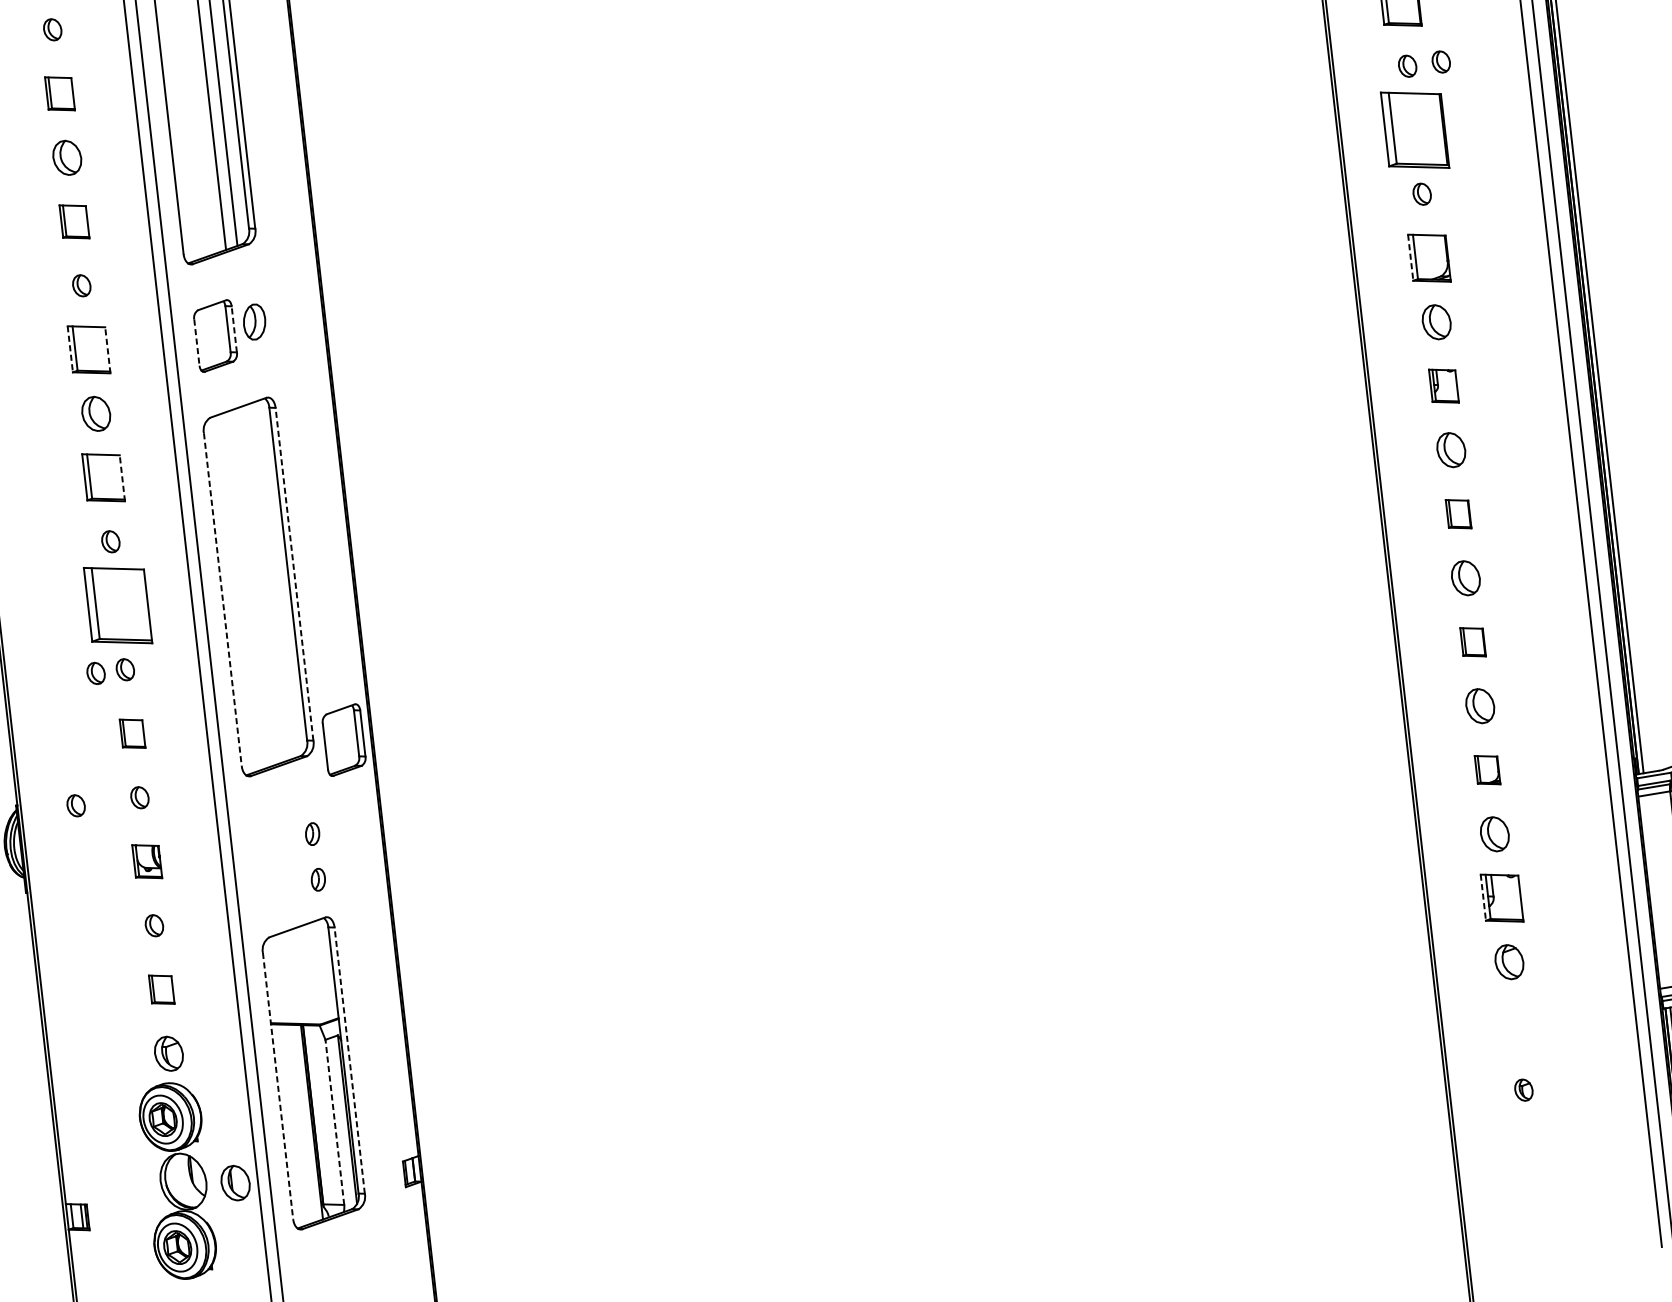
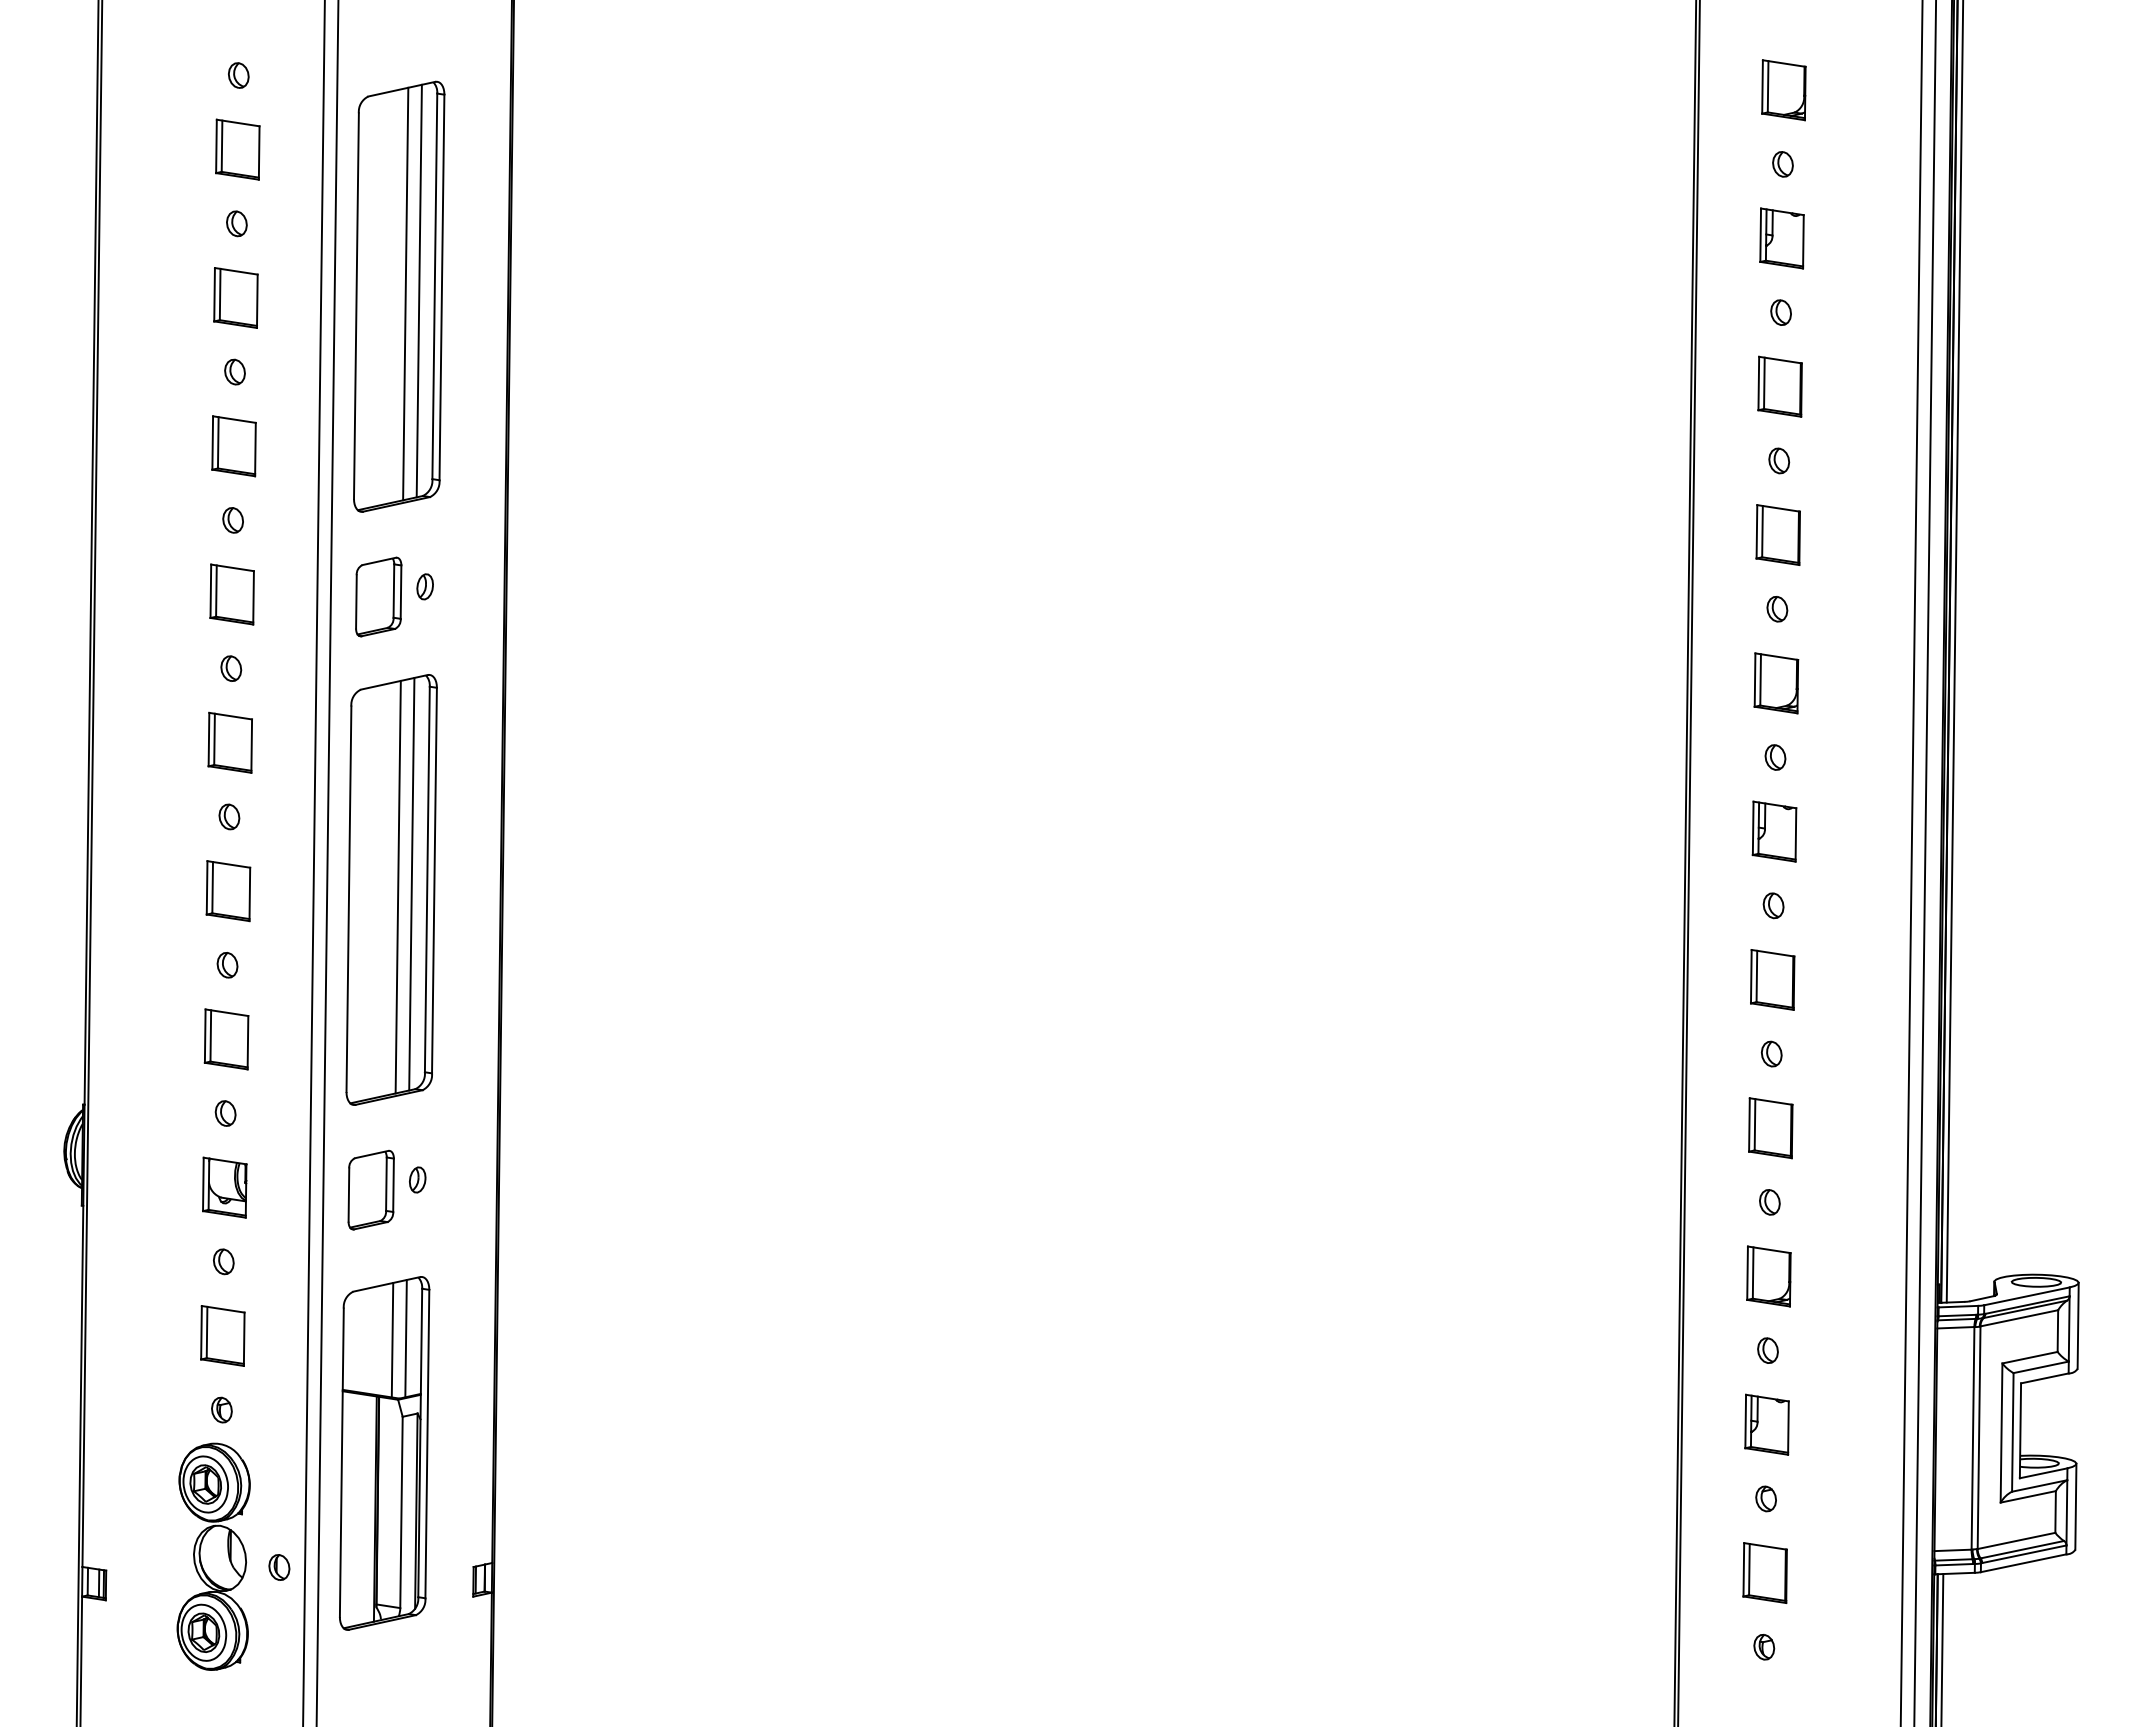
part: (1441, 61) -> (1818, 460), removed
part: (59, 93) -> (235, 297), size x1.43
part: (1414, 129) -> (1777, 534), size x0.62
part: (66, 157) -> (234, 371), size x0.62
part: (74, 222) -> (233, 446), size x1.43
line: (1411, 258) -> (1755, 680), dashed -> solid
part: (253, 321) -> (424, 586), size x0.62
part: (1436, 322) -> (1775, 757), size x0.62
line: (234, 329) -> (401, 592), dashed -> solid
line: (196, 342) -> (356, 601), dashed -> solid
line: (70, 349) -> (210, 591), dashed -> solid
line: (107, 350) -> (253, 597), dashed -> solid
part: (1443, 386) -> (1774, 831), size x1.43
part: (96, 413) -> (231, 668), size x0.62
part: (1451, 449) -> (1773, 905), size x0.62
line: (122, 478) -> (251, 746), dashed -> solid
part: (1458, 513) -> (1772, 979), size x1.67
line: (294, 574) -> (434, 880), dashed -> solid
part: (1465, 577) -> (1771, 1053), size x0.62
line: (275, 579) -> (411, 883), added
line: (263, 583) -> (397, 886), added
line: (222, 599) -> (348, 899), dashed -> solid
part: (118, 606) -> (228, 891), size x0.62
part: (1472, 642) -> (1770, 1128), size x1.67
part: (96, 673) -> (193, 965), removed
part: (1480, 706) -> (1769, 1202), size x0.62
part: (132, 733) -> (226, 1039), size x1.67
part: (343, 739) -> (370, 1189), moved
part: (1487, 770) -> (1768, 1276), size x1.67
part: (76, 805) -> (151, 1113), removed
part: (1494, 834) -> (1767, 1350), size x0.62
part: (146, 861) -> (224, 1187), size x1.43
part: (318, 879) -> (417, 1232), removed
line: (1483, 897) -> (1745, 1421), dashed -> solid
part: (1508, 961) -> (1765, 1498), size x0.62
line: (319, 972) -> (405, 1338), added
line: (308, 974) -> (392, 1339), added
part: (161, 989) -> (222, 1335), size x1.67
part: (1515, 1025) -> (1764, 1572), added
part: (168, 1053) -> (221, 1409), size x0.62
line: (349, 1060) -> (427, 1443), dashed -> solid
line: (277, 1086) -> (341, 1463), dashed -> solid
line: (334, 1122) -> (401, 1512), dashed -> solid
part: (235, 1183) -> (279, 1567), size x0.62

